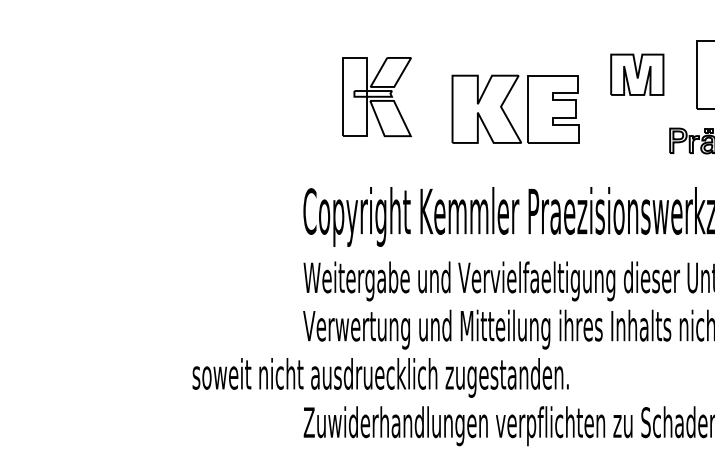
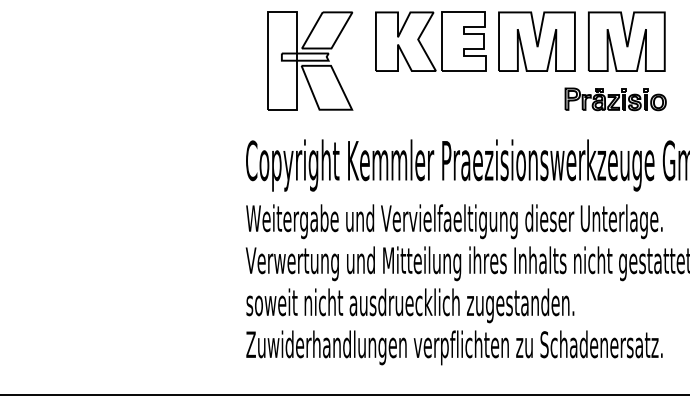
part: (636, 74) -> (536, 41), size x1.67
part: (377, 96) -> (310, 60), size x1.43
part: (505, 112) -> (422, 44), moved
text: (380, 377) -> (410, 305), moved

